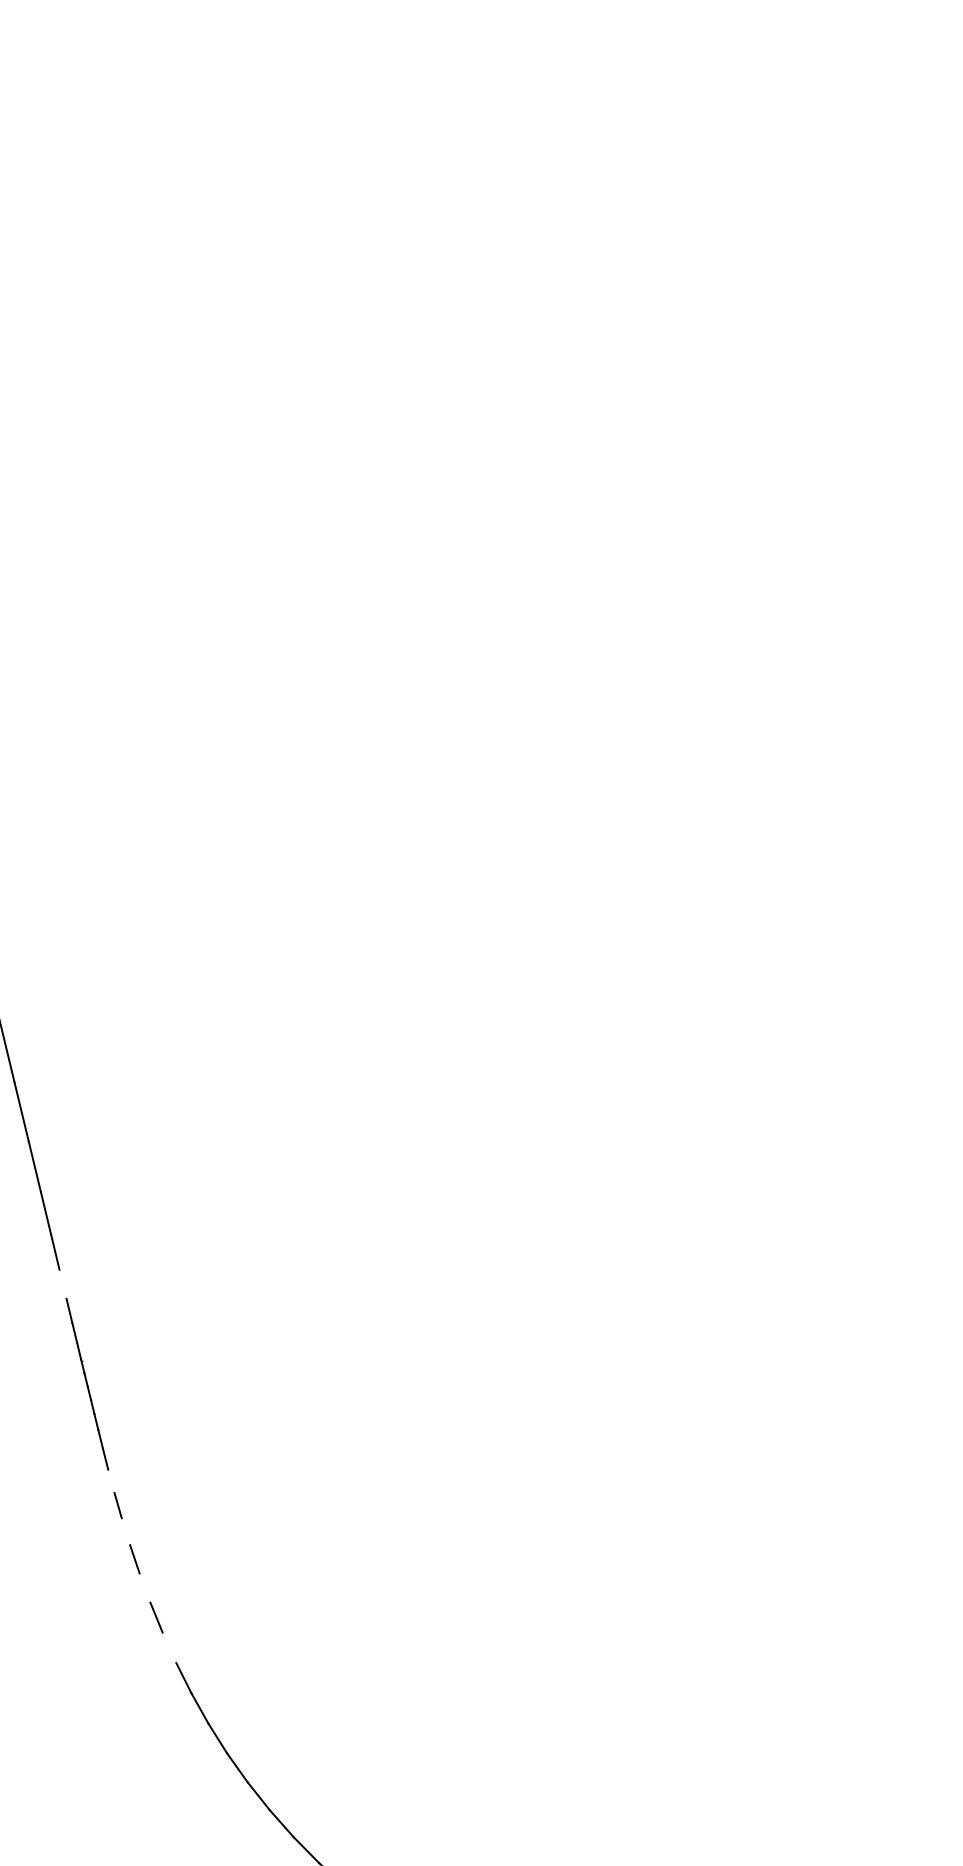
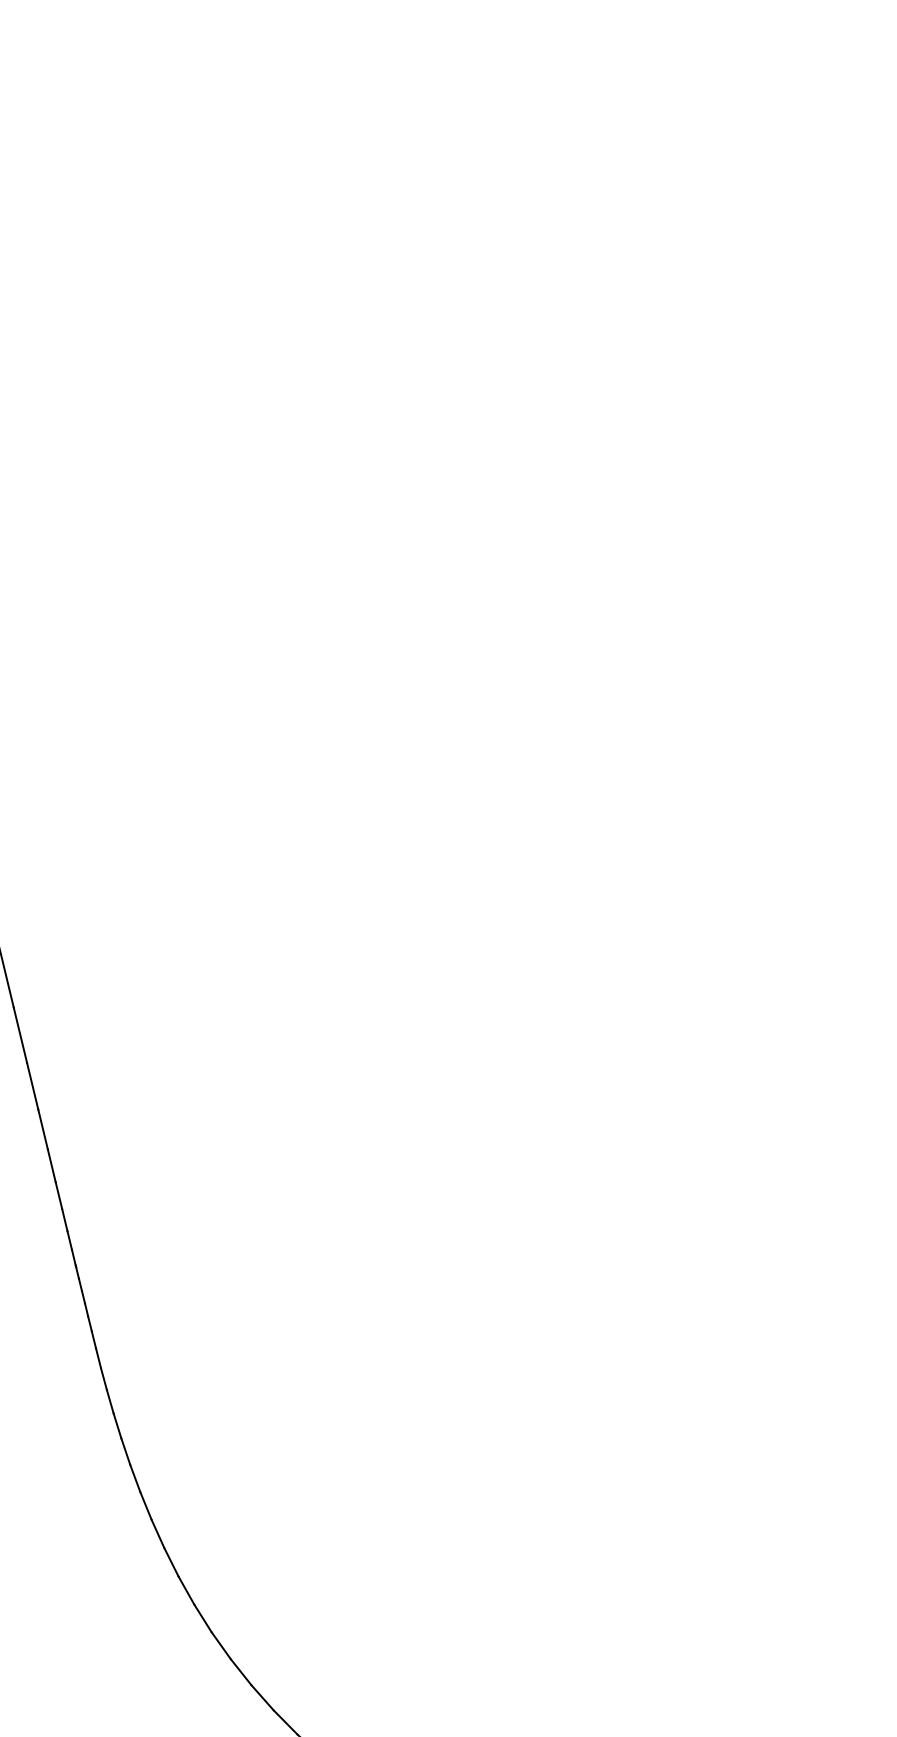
line: (62, 1283) -> (58, 1194), added
line: (111, 1480) -> (104, 1378), added
line: (125, 1531) -> (117, 1425), added
line: (144, 1587) -> (134, 1477), added
line: (169, 1647) -> (158, 1533), added

